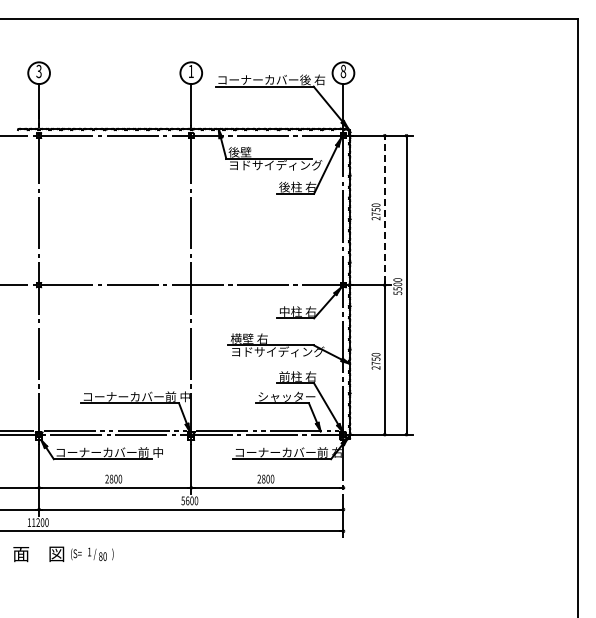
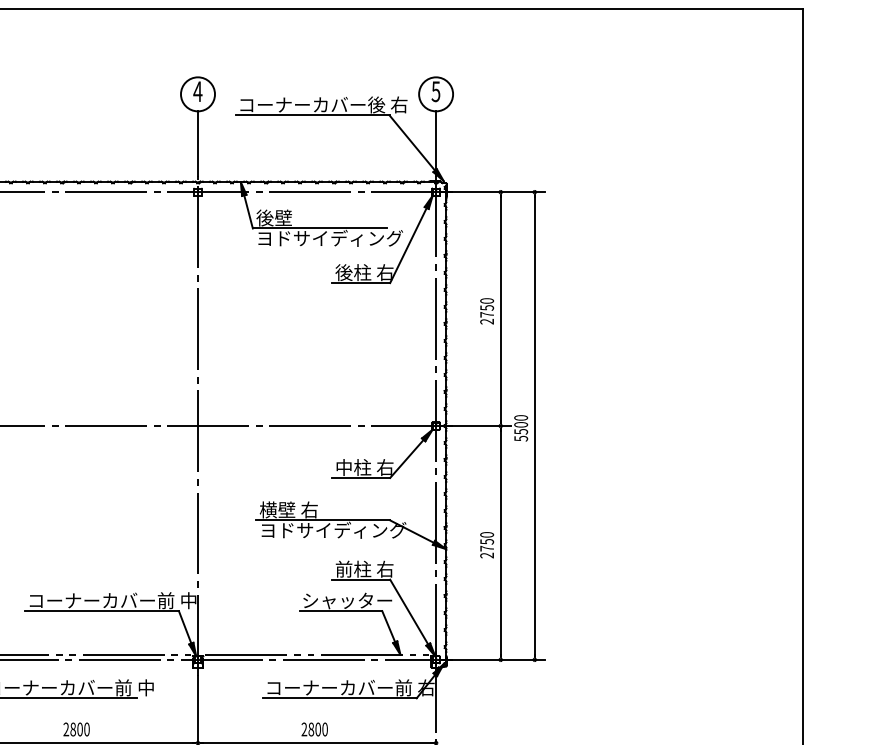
text: (343, 70) -> (436, 90), 8 -> 5
text: (191, 71) -> (198, 91), 1 -> 4
line: (384, 210) -> (500, 309), dashed -> solid

